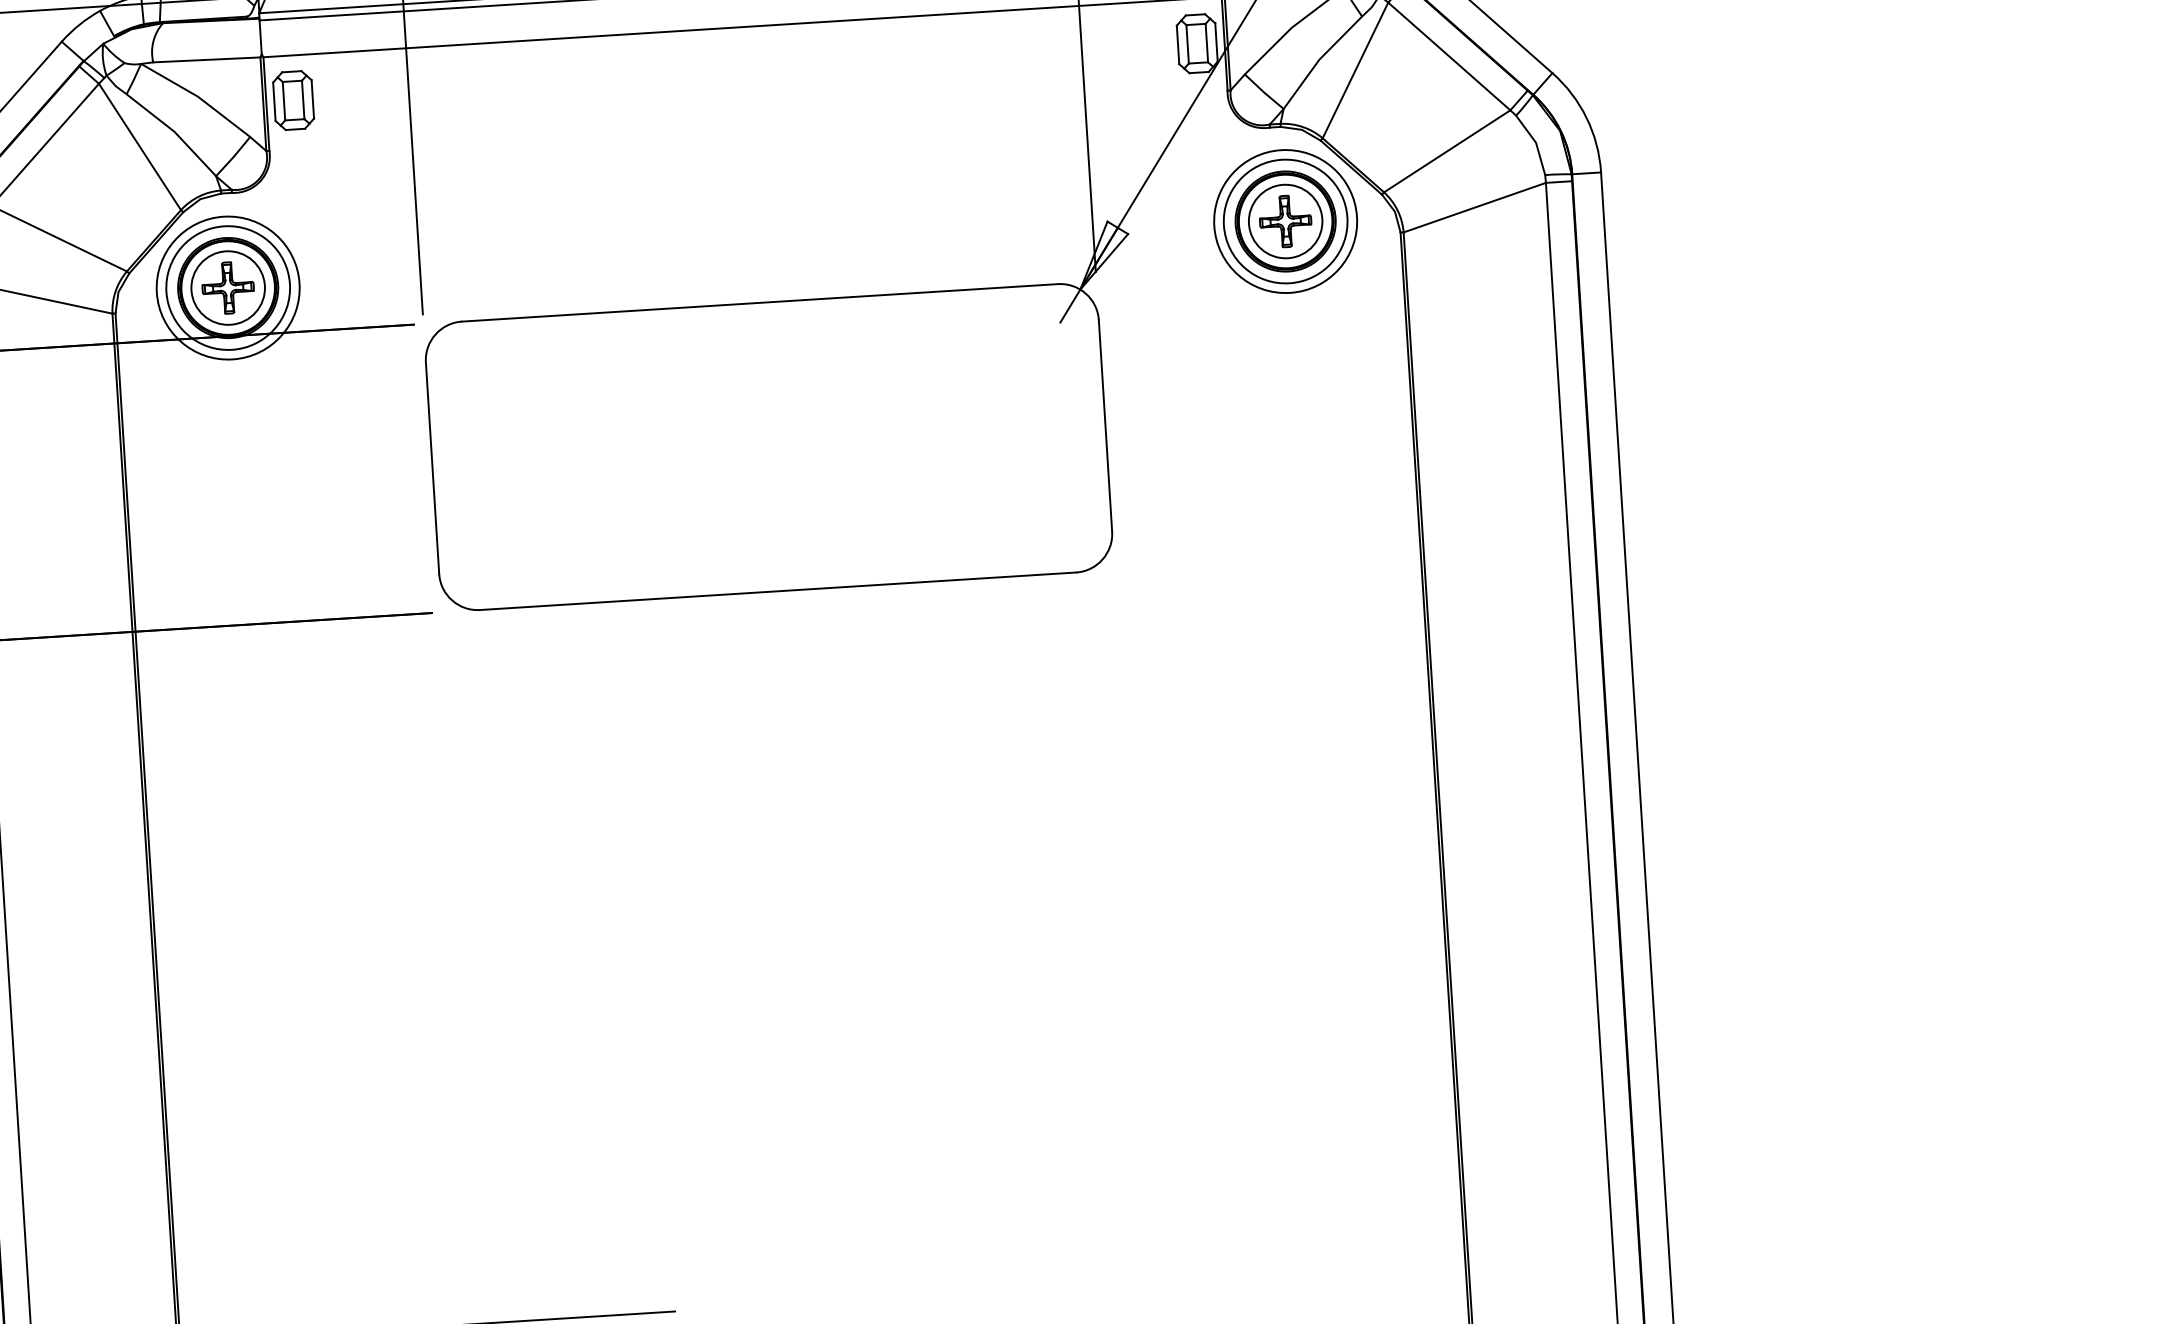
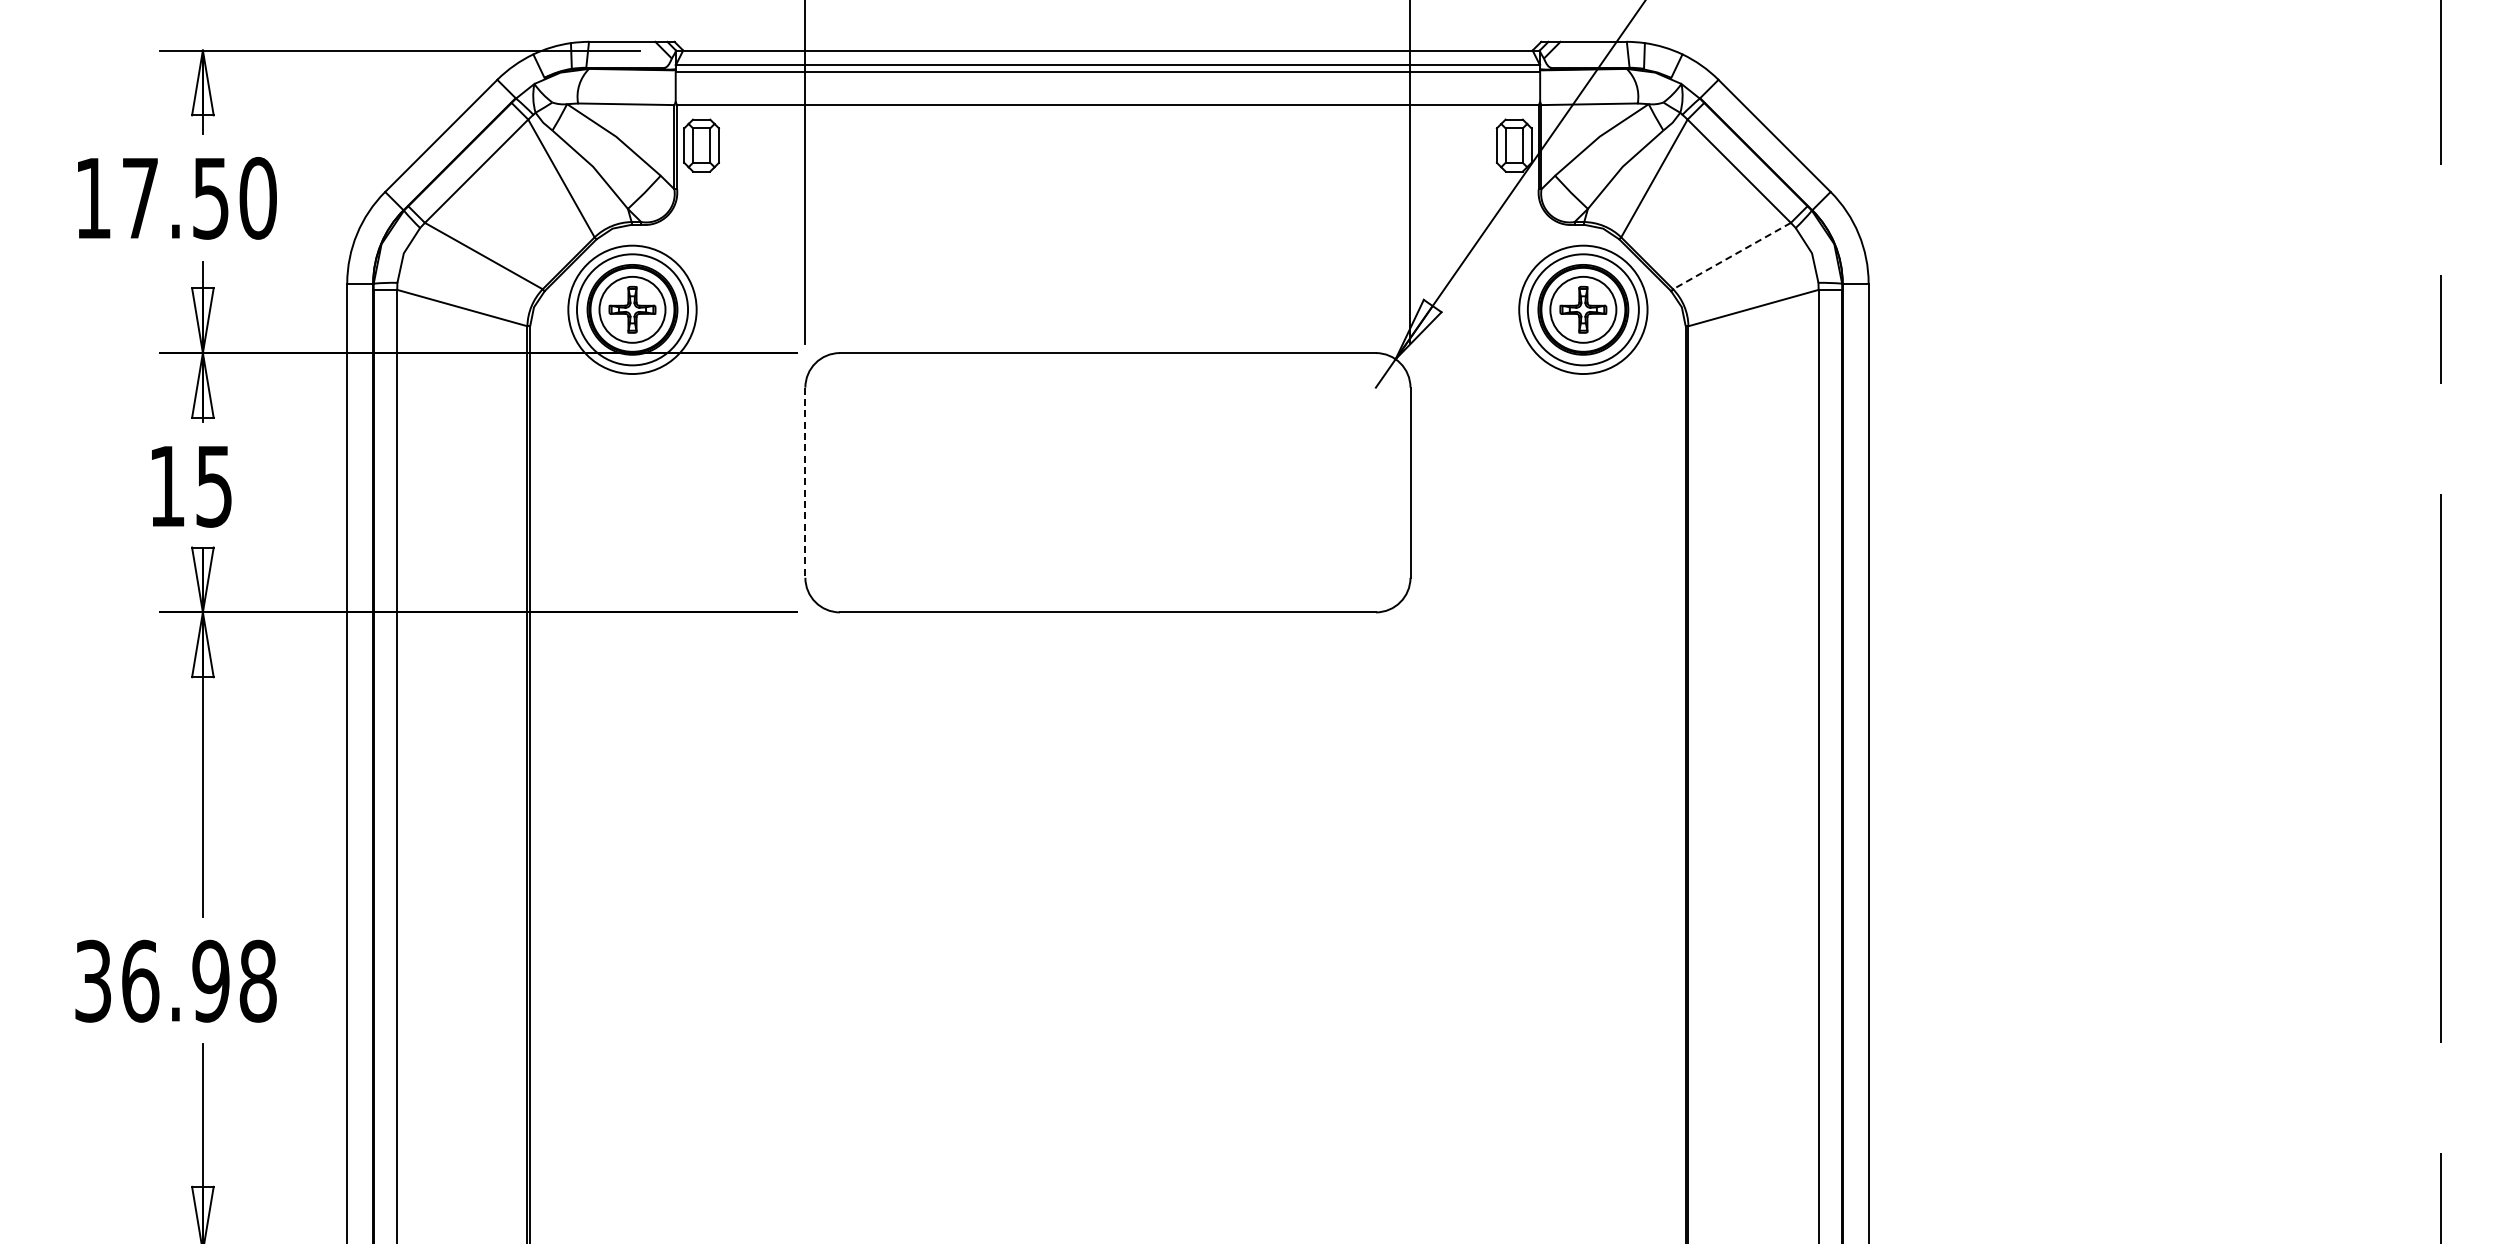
line: (1447, 151) -> (1732, 256), solid -> dashed
line: (432, 469) -> (805, 483), solid -> dashed

